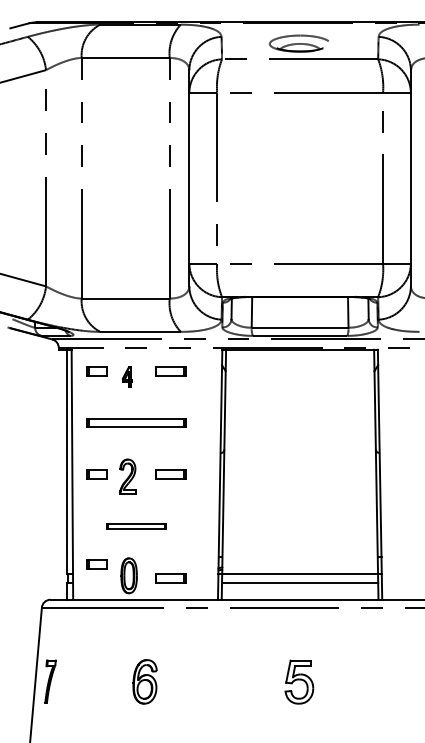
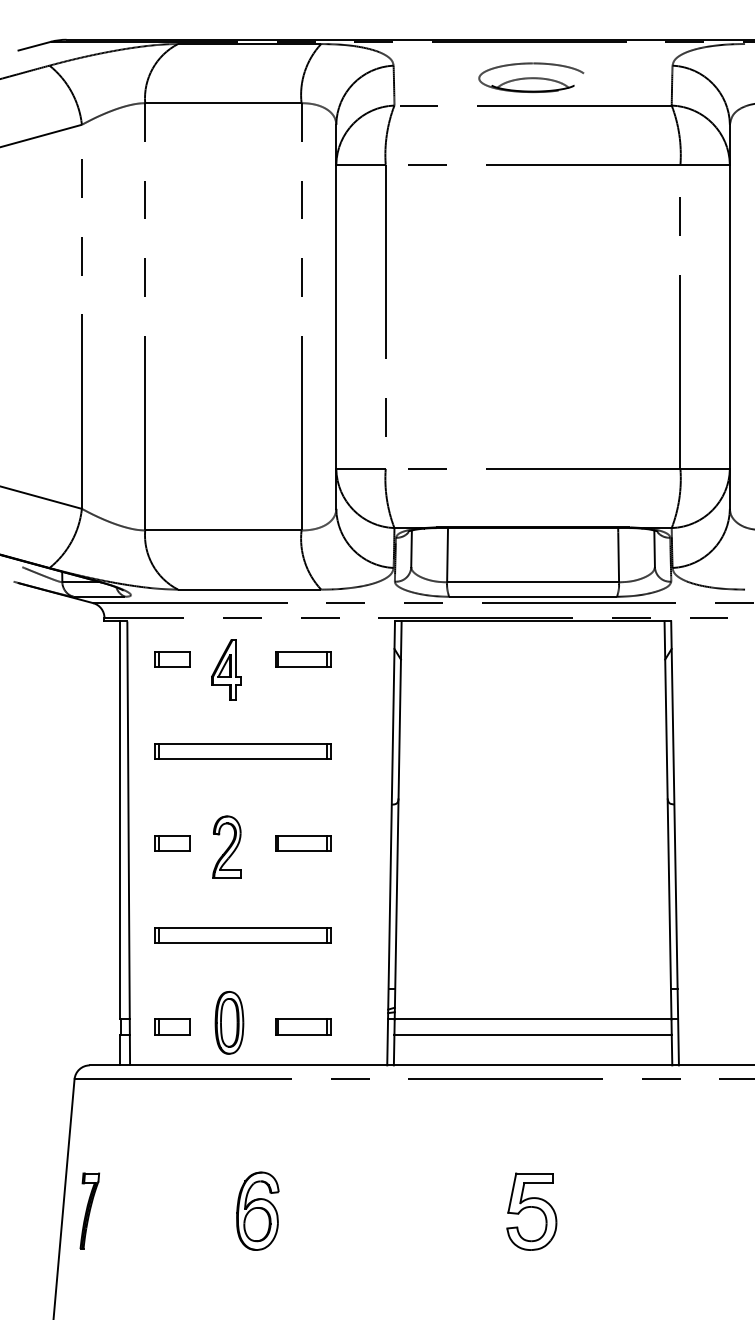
part: (127, 376) -> (226, 668), size x1.67
part: (136, 526) -> (242, 935), size x1.67
part: (96, 564) -> (171, 1027), moved

